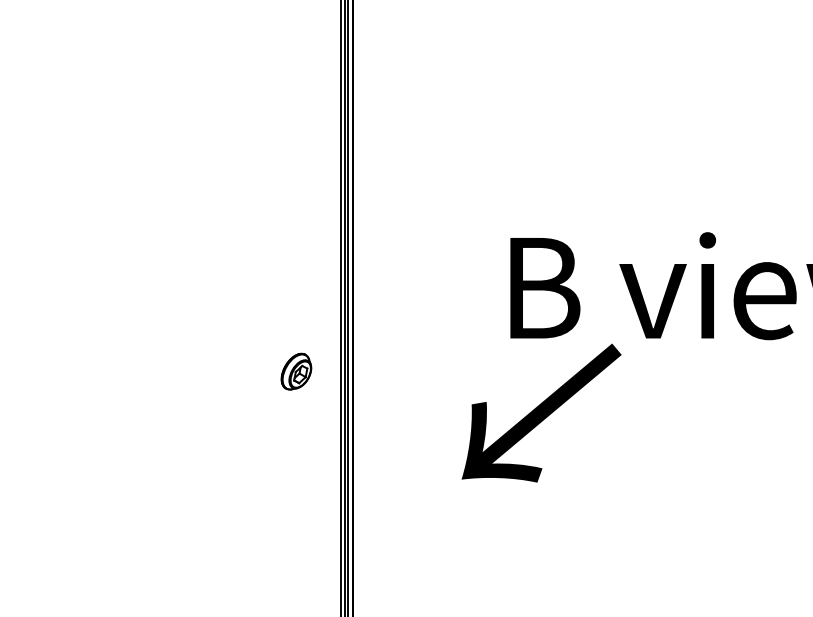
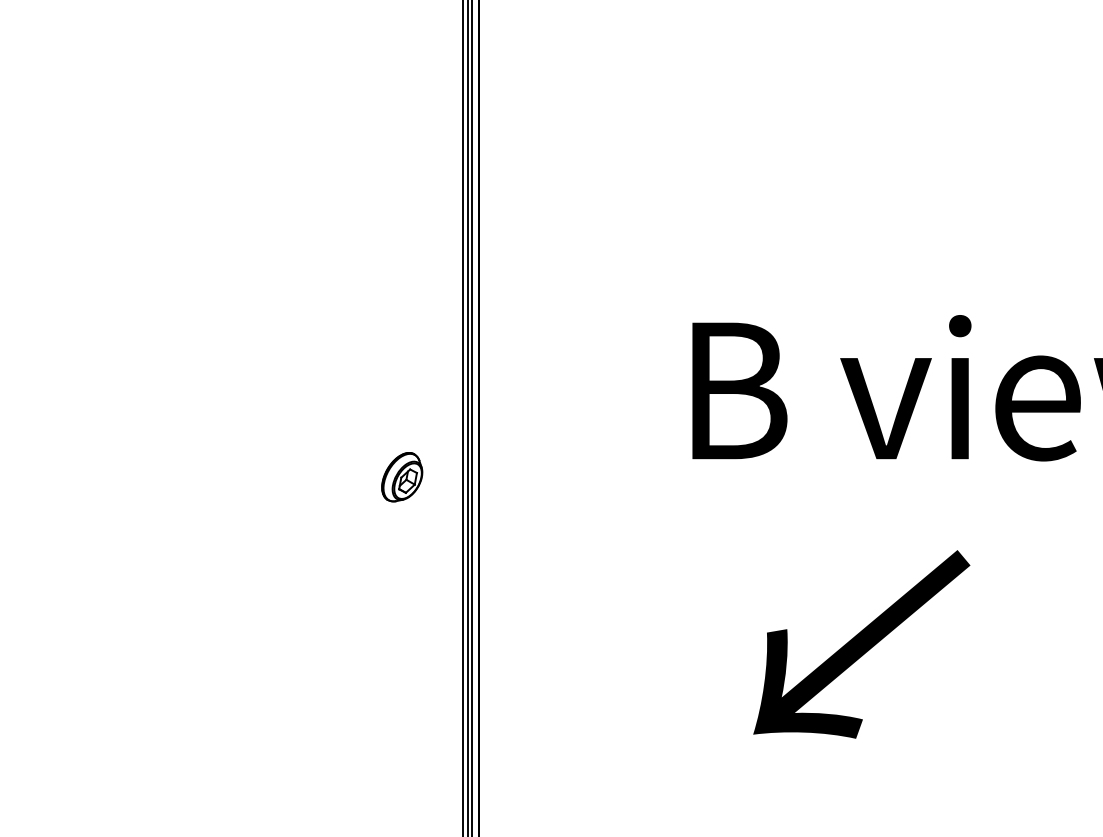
part: (296, 371) -> (402, 477), moved
text: (541, 413) -> (861, 644), moved

